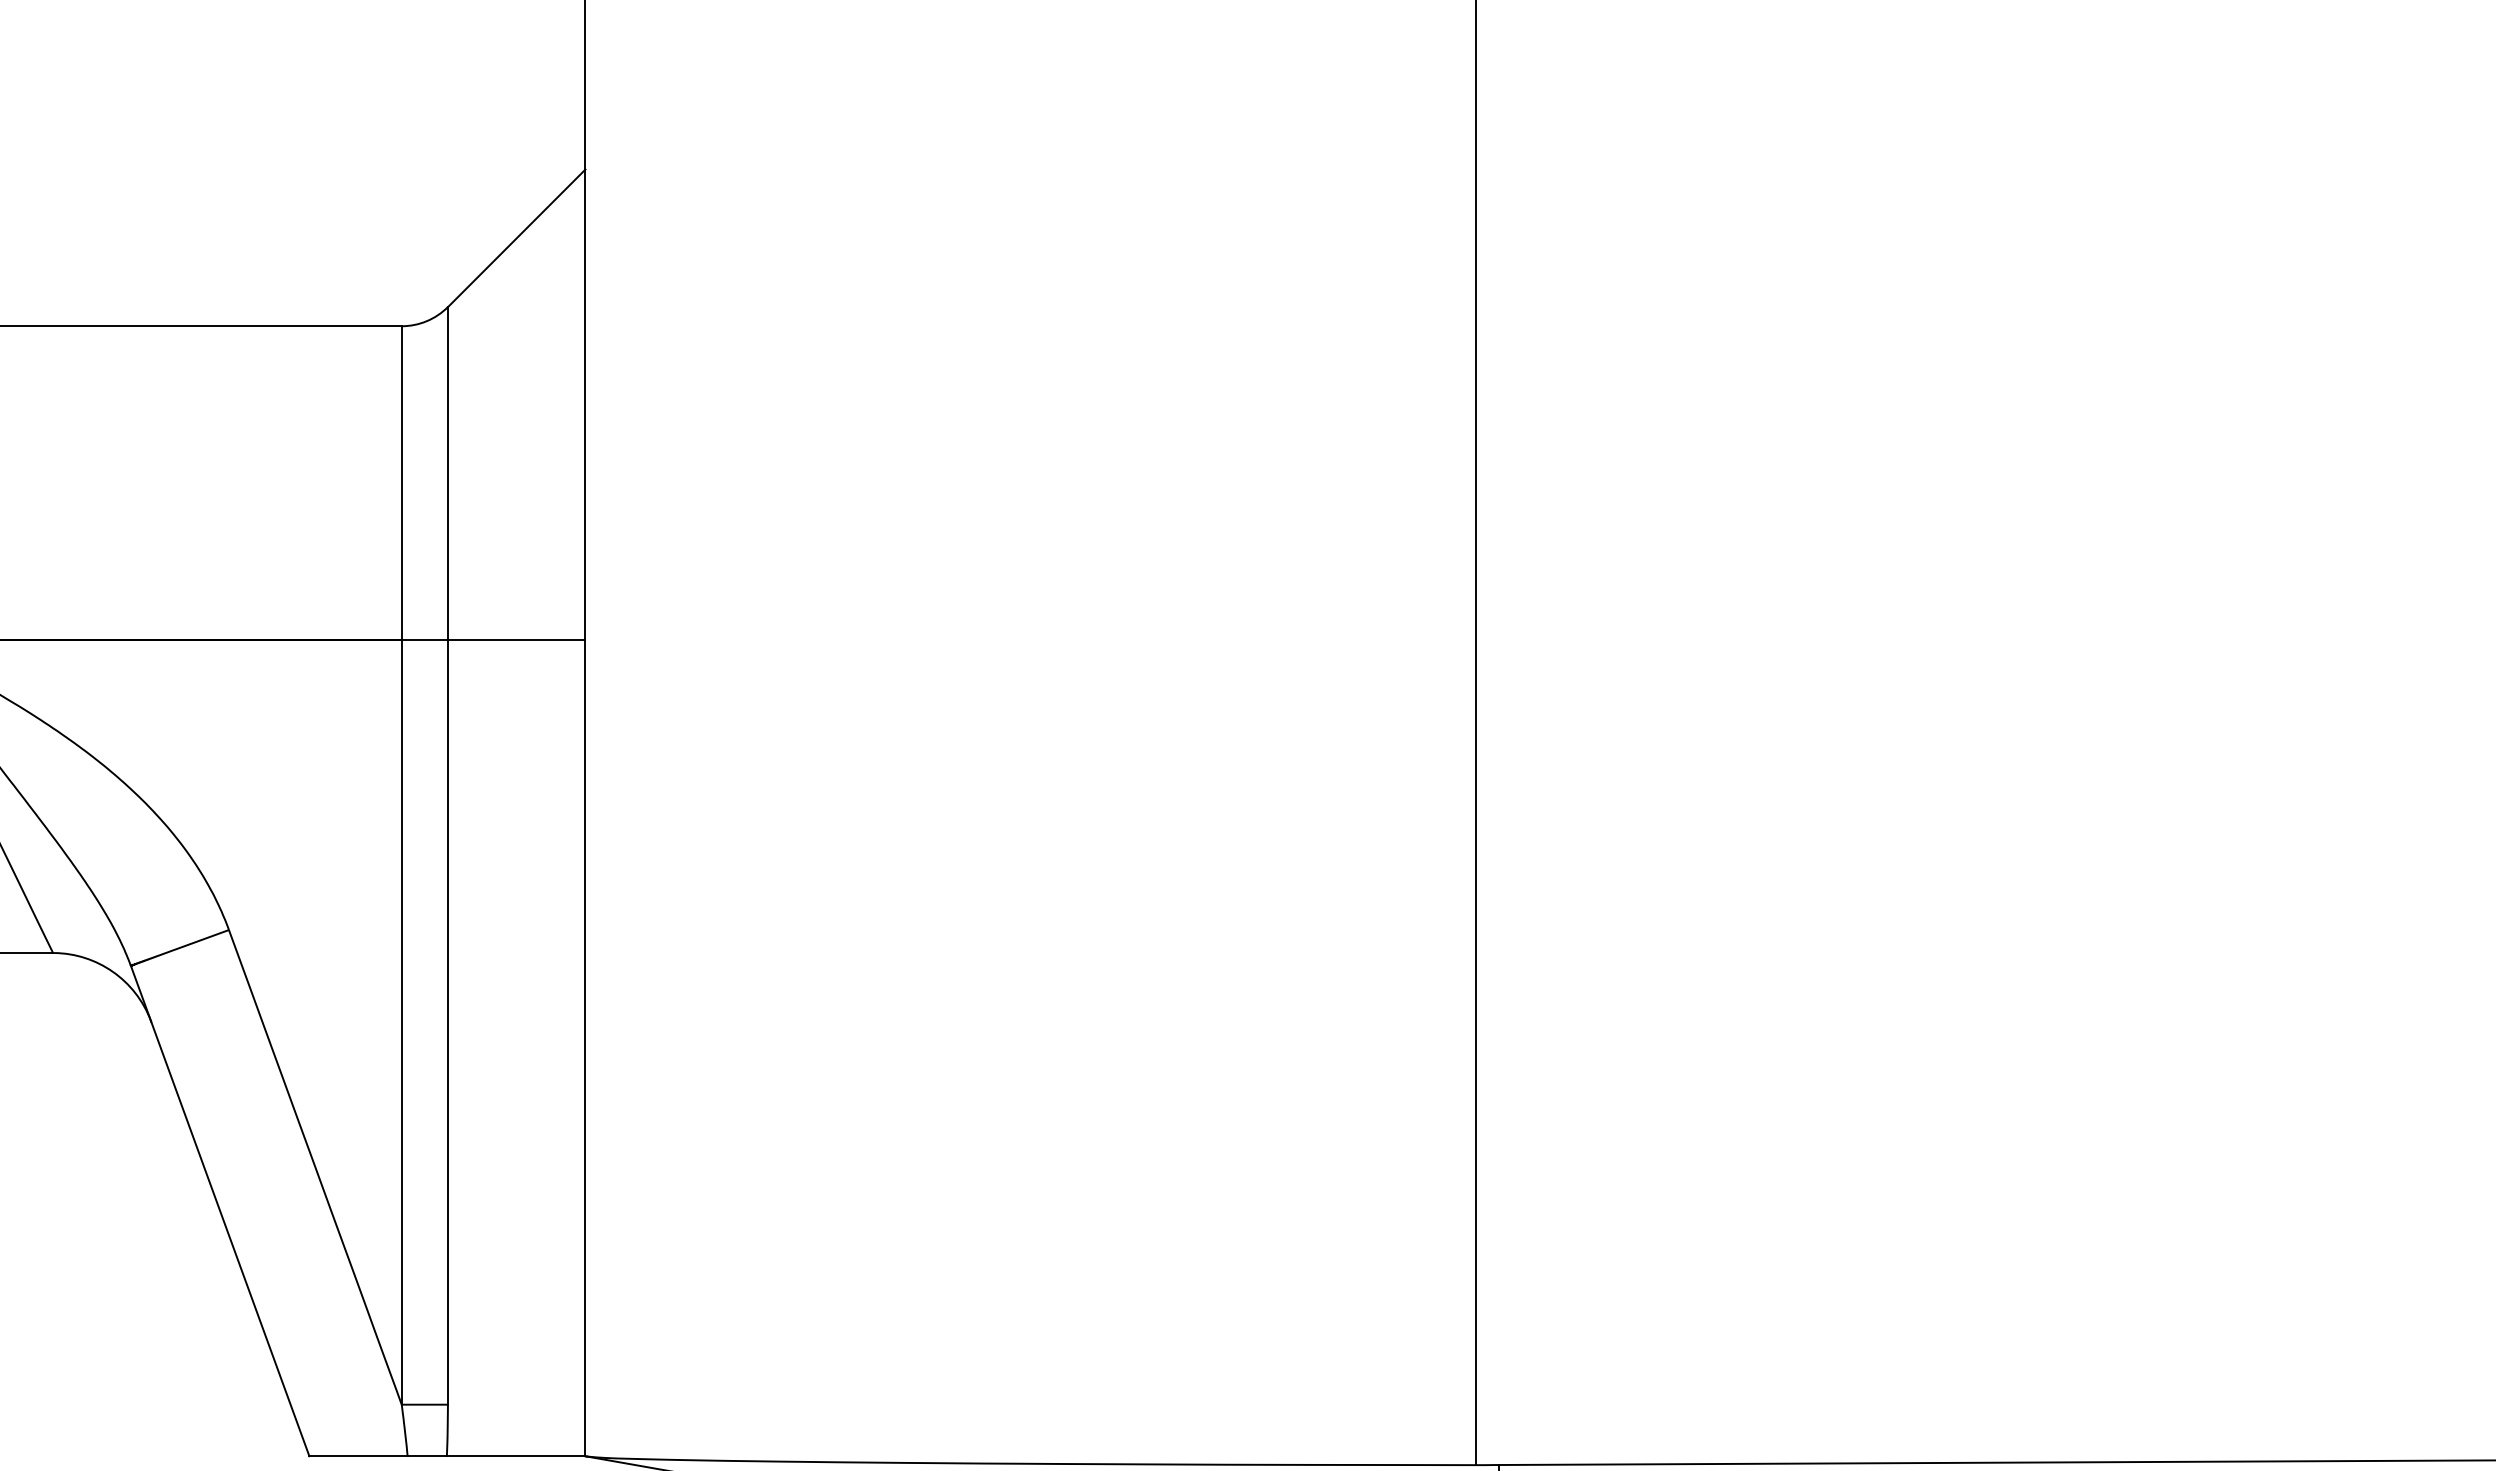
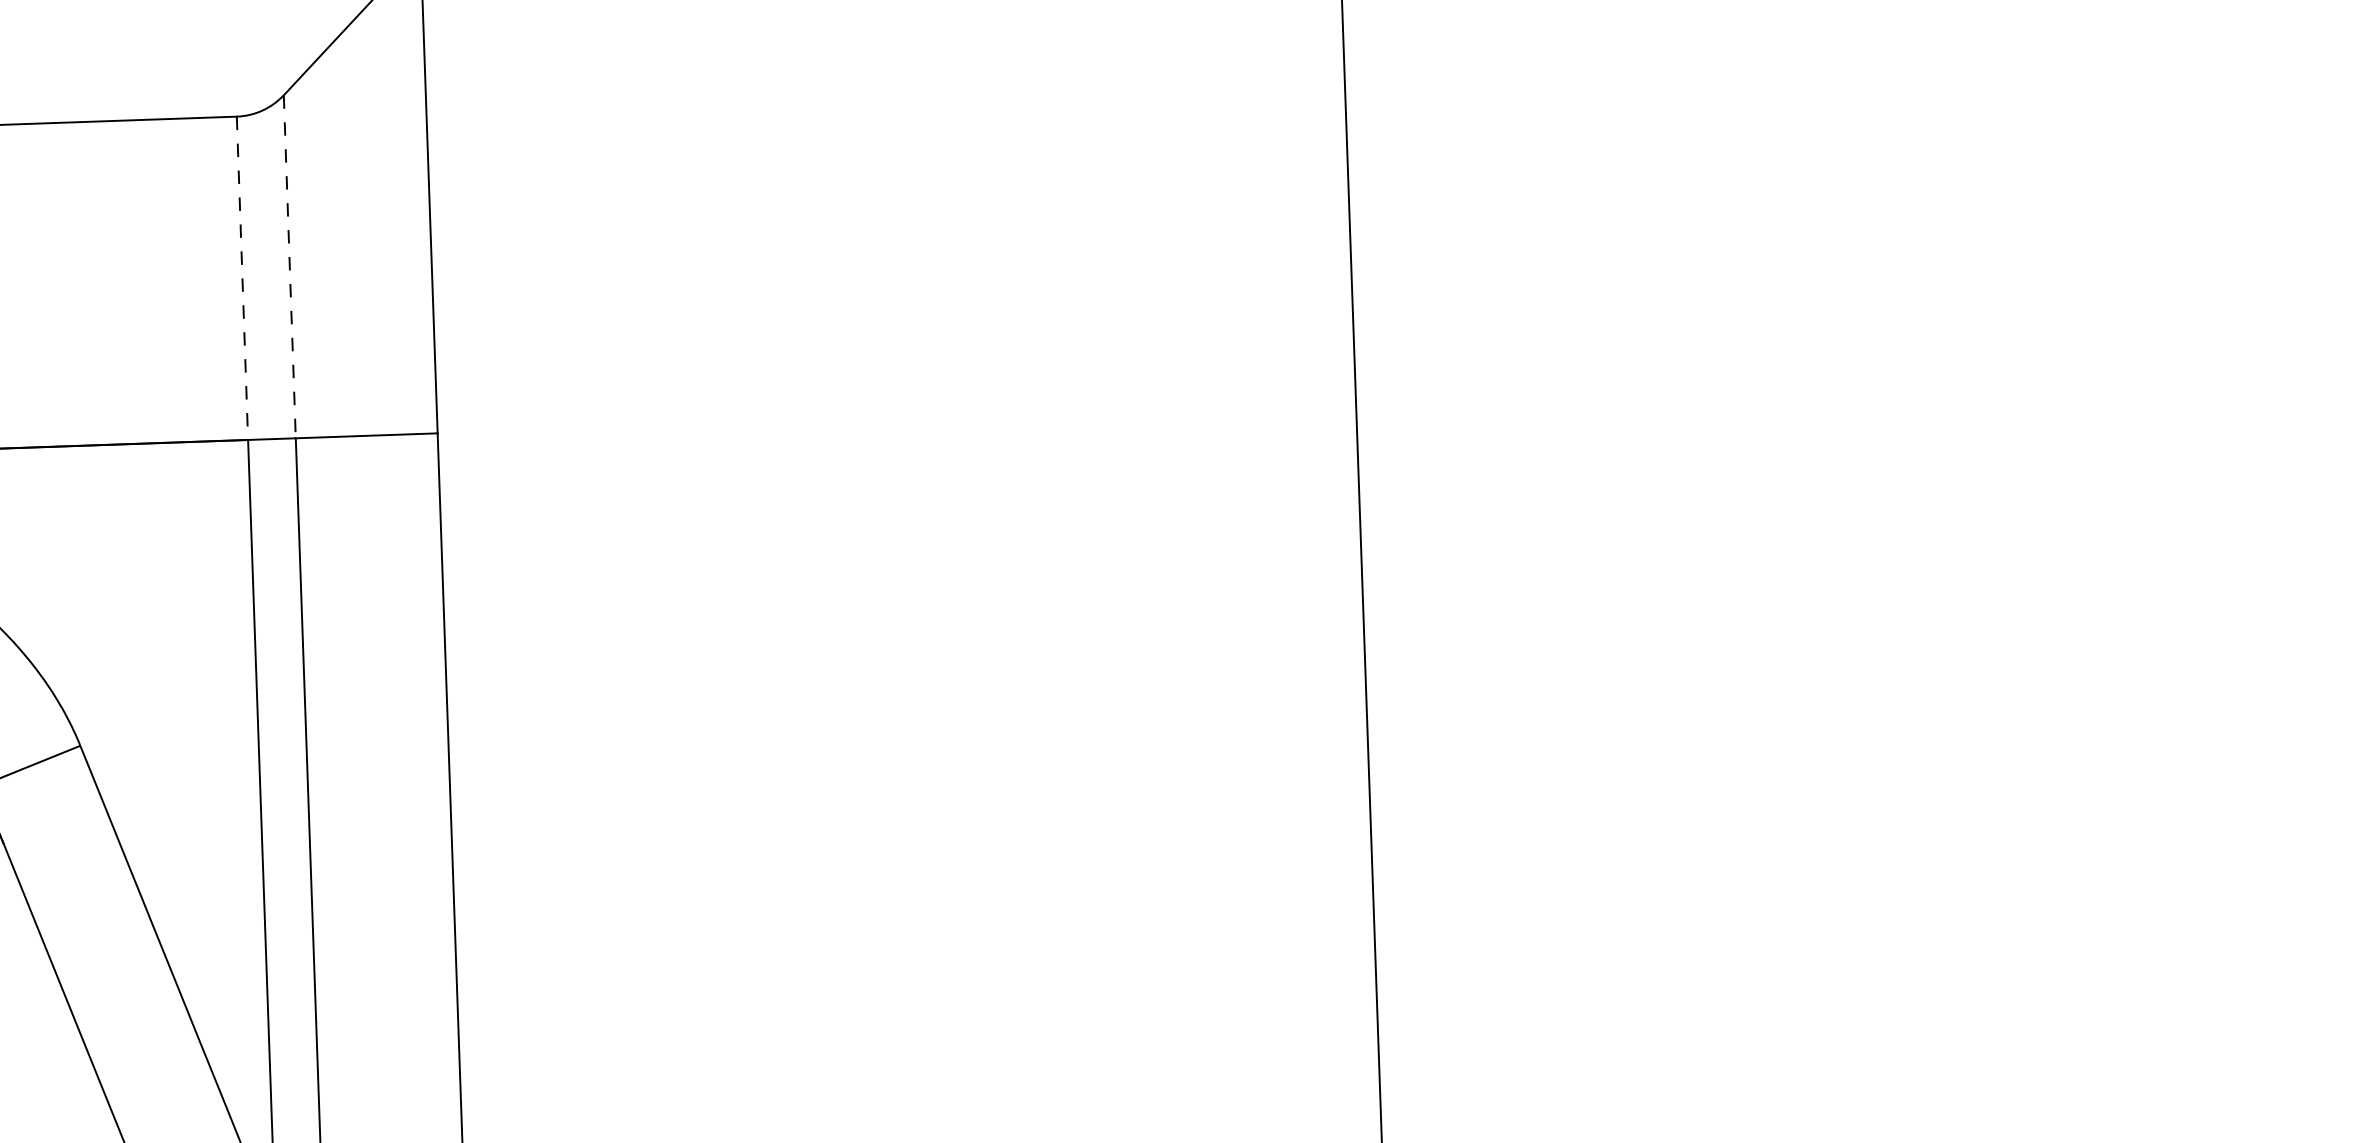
line: (447, 473) -> (289, 266), solid -> dashed
line: (401, 482) -> (242, 277), solid -> dashed

